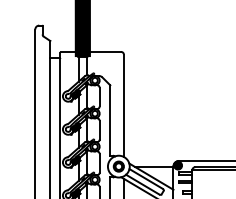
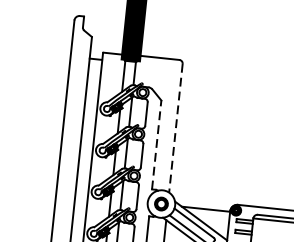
line: (123, 106) -> (175, 128), solid -> dashed
line: (110, 120) -> (157, 144), solid -> dashed

